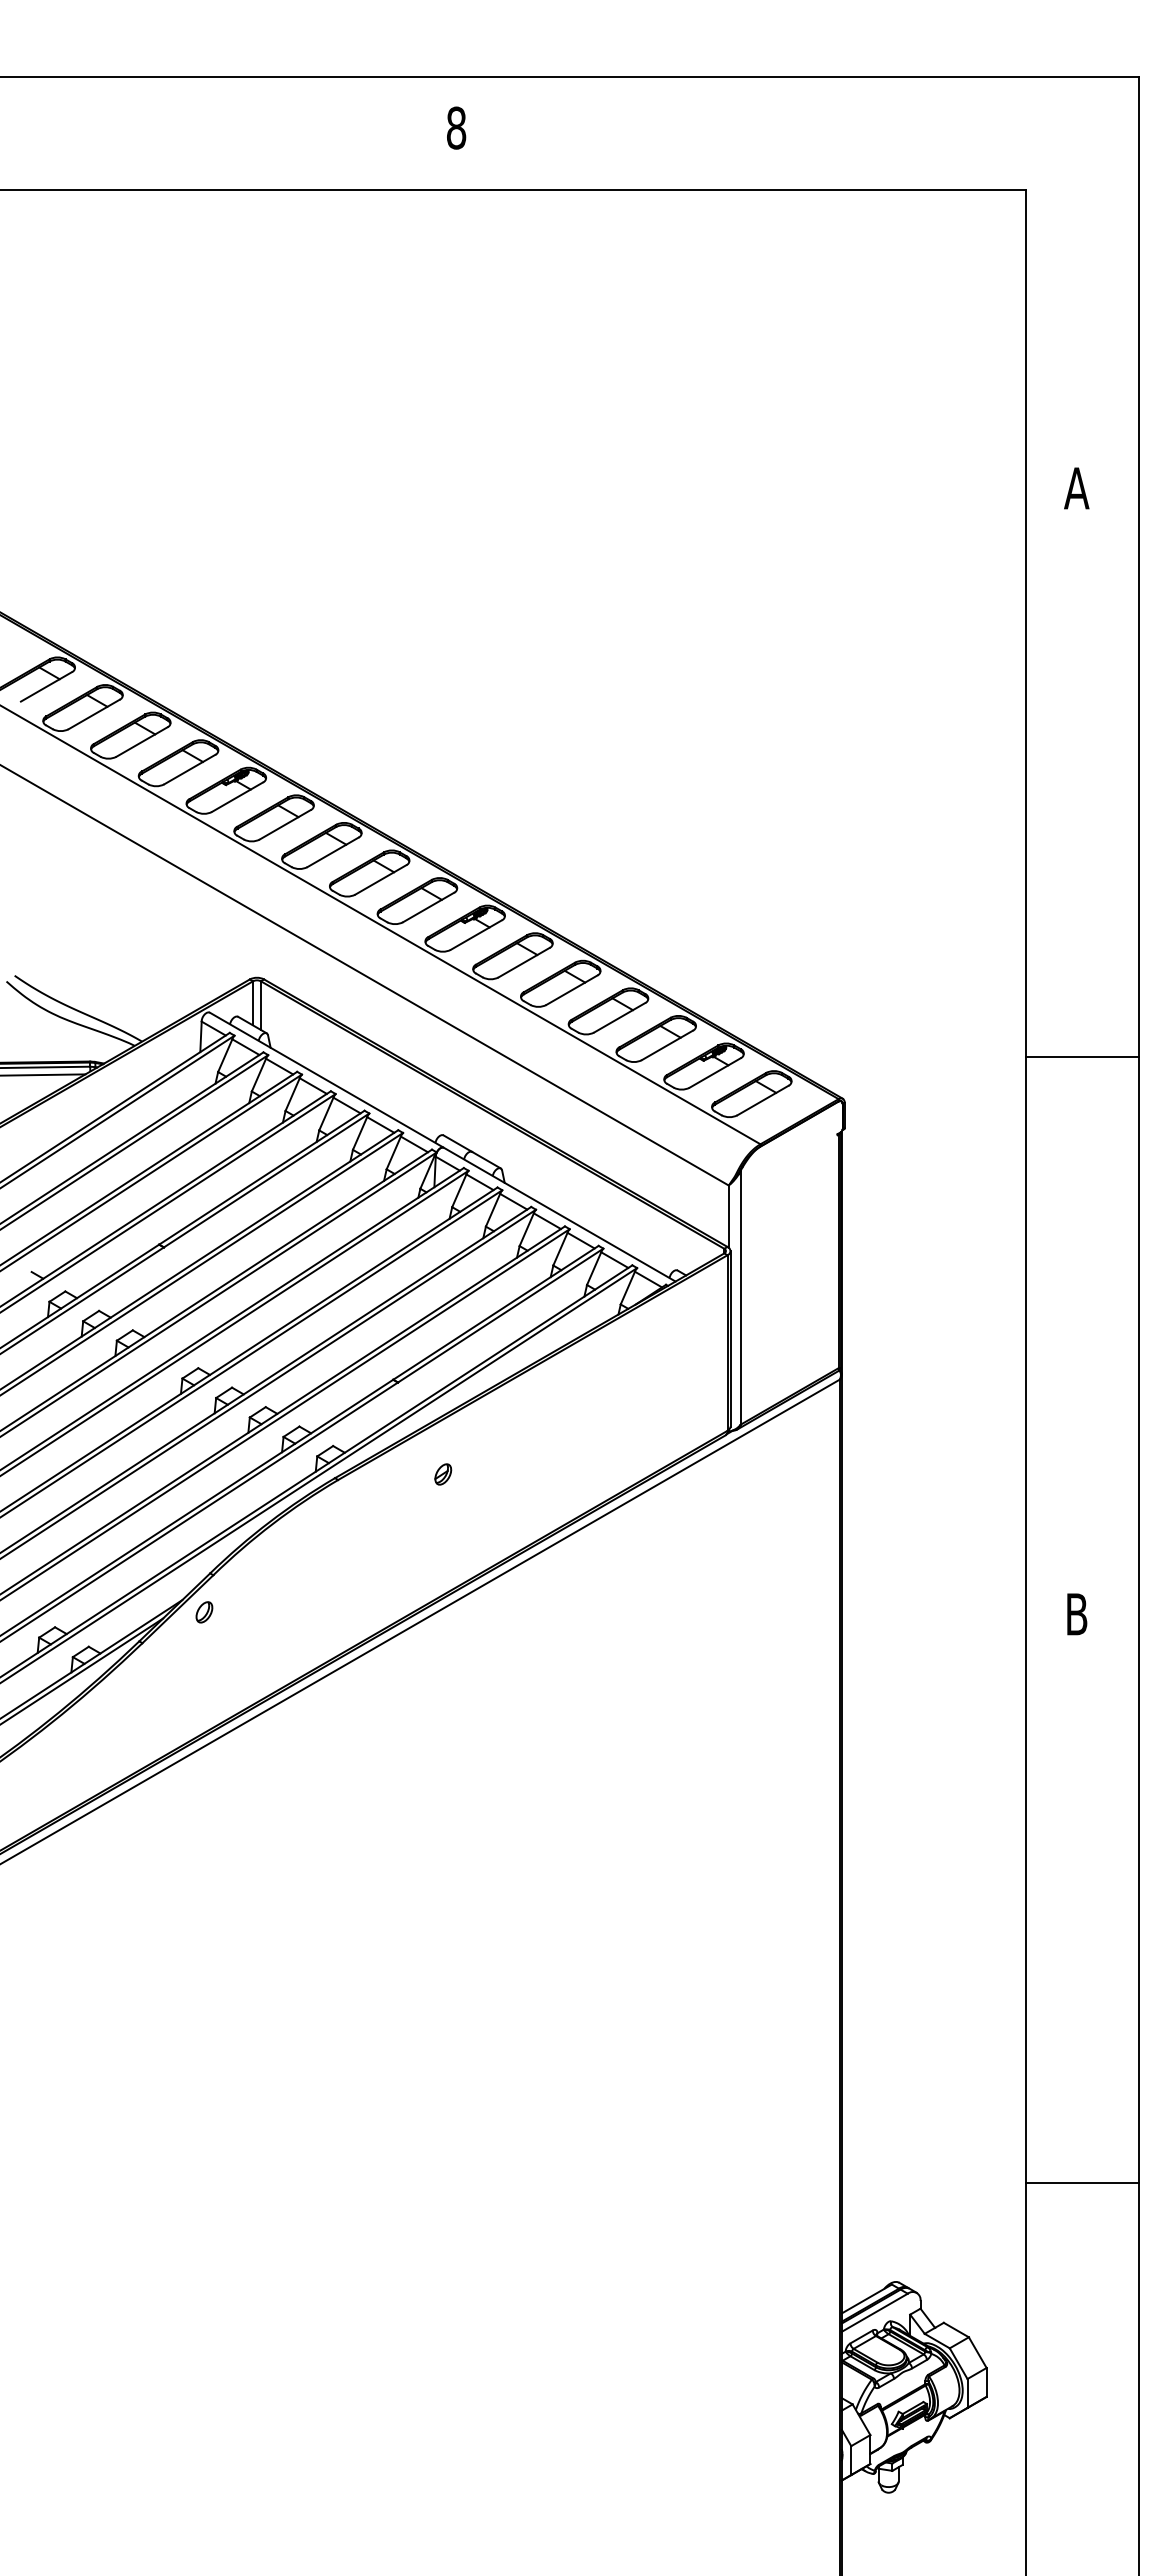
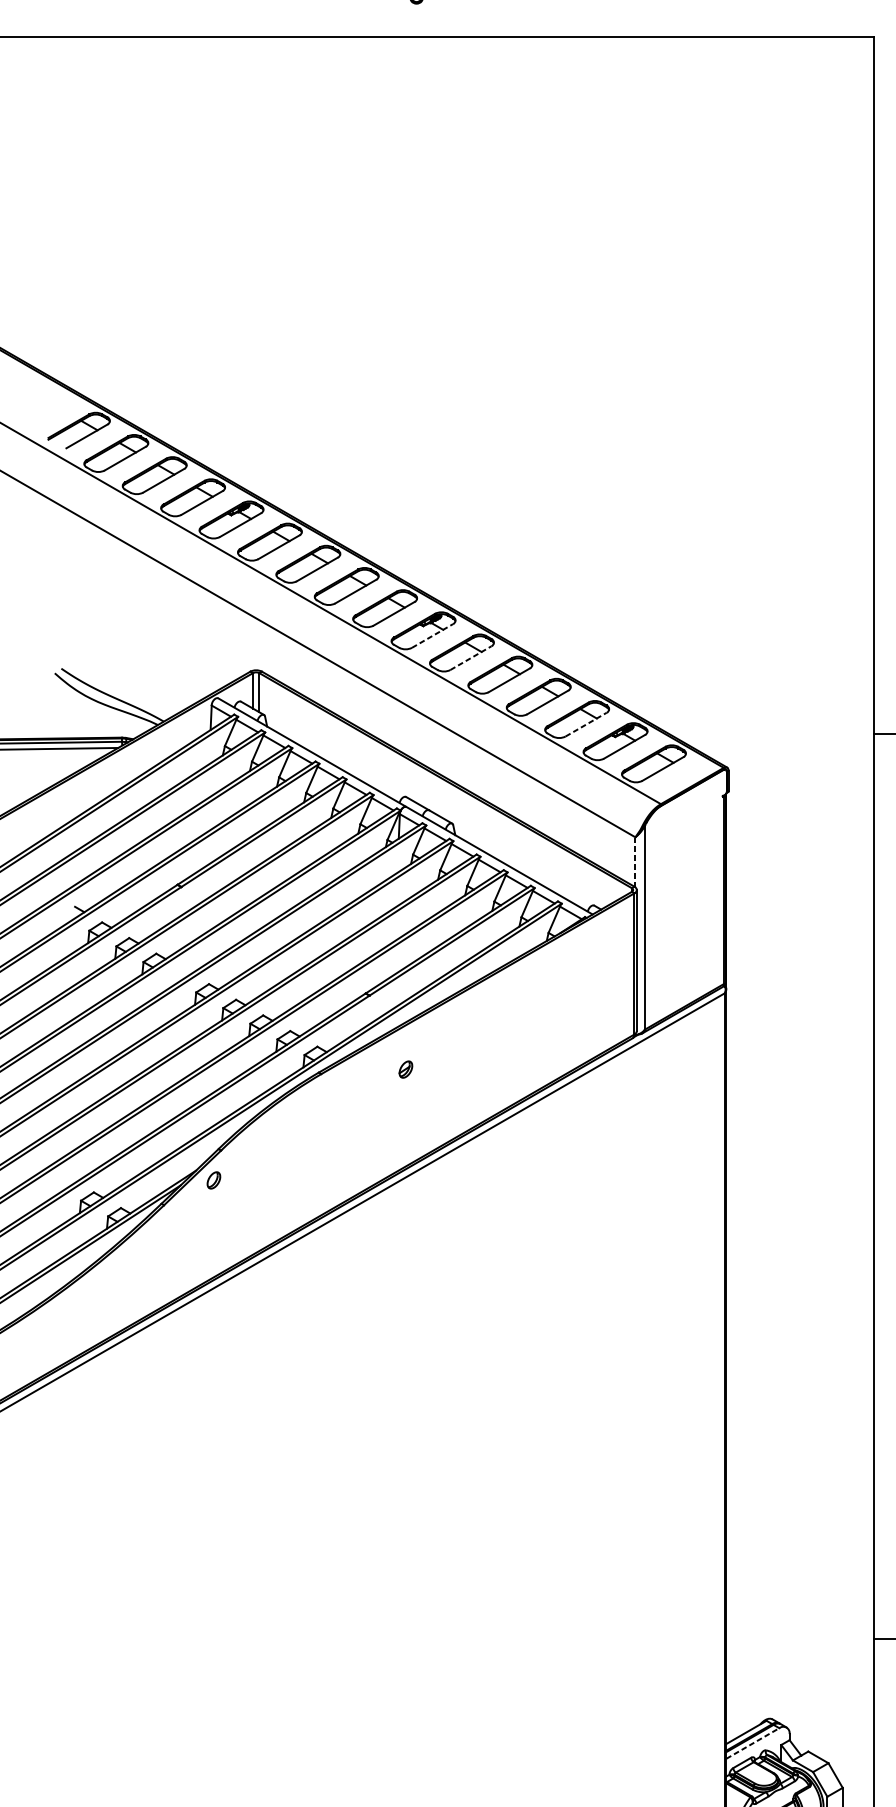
line: (476, 934) -> (432, 635), solid -> dashed
line: (524, 962) -> (471, 658), solid -> dashed
line: (667, 1045) -> (586, 724), solid -> dashed
line: (728, 1216) -> (635, 862), solid -> dashed
line: (875, 2312) -> (753, 1743), solid -> dashed

